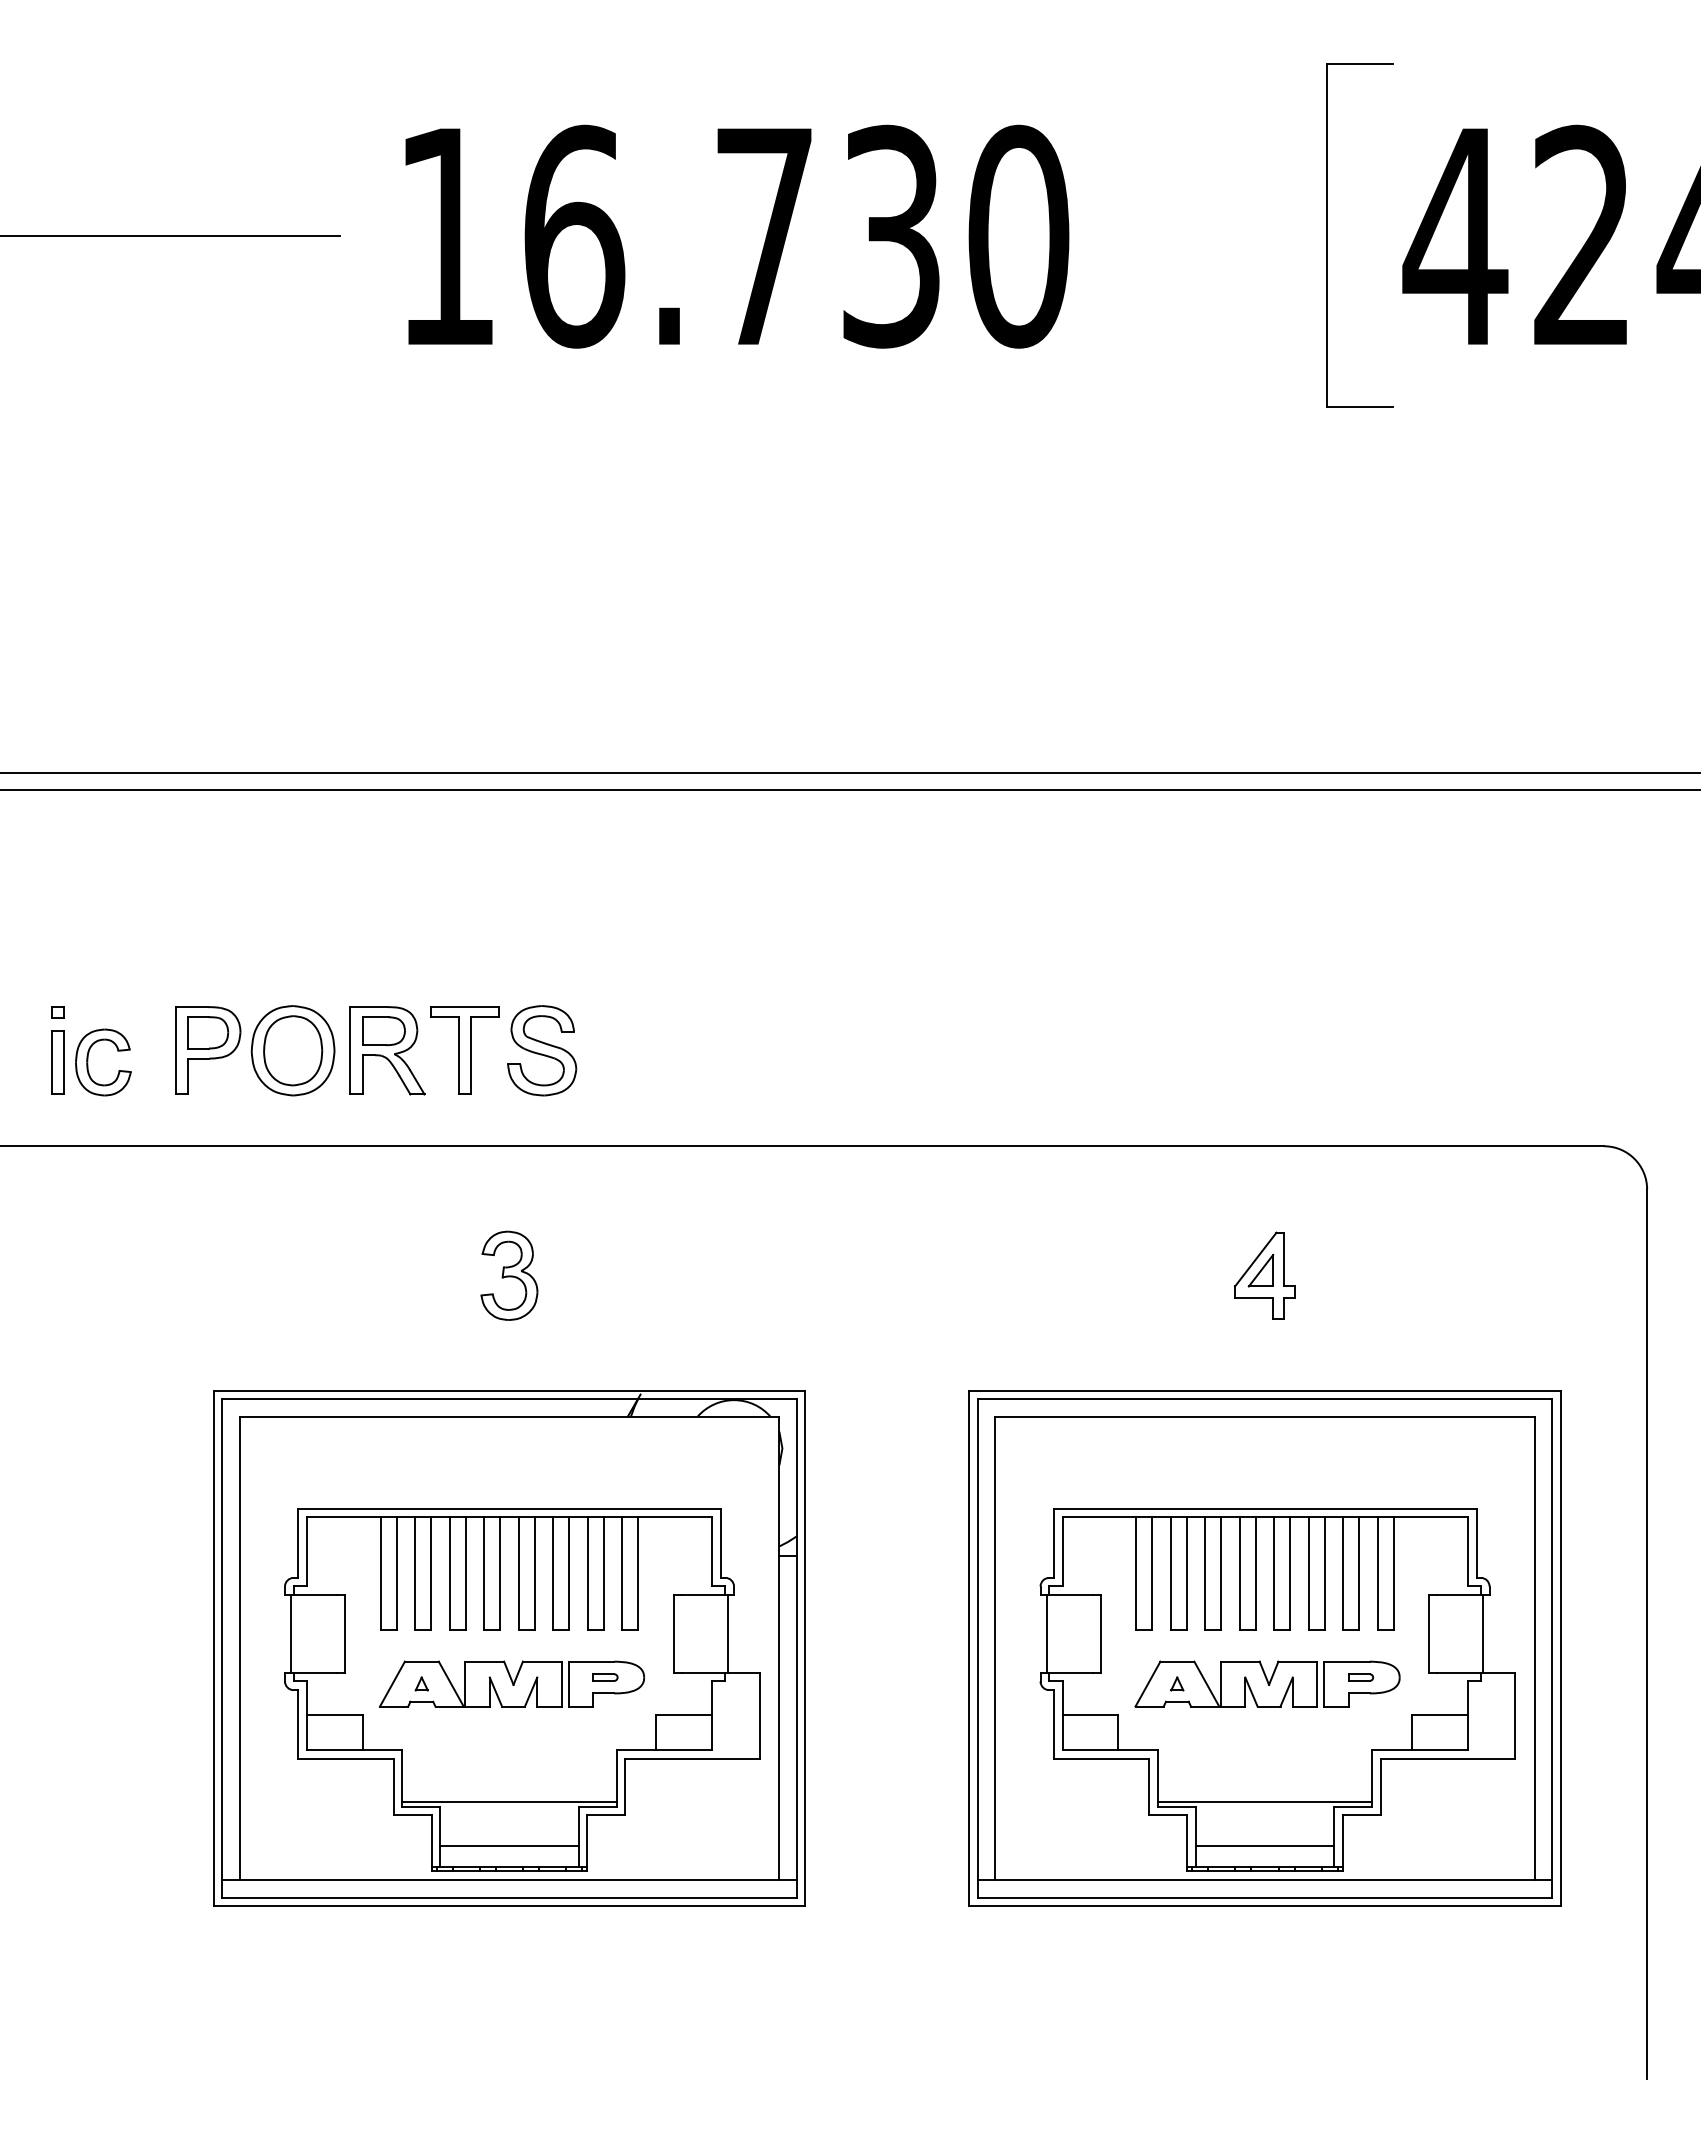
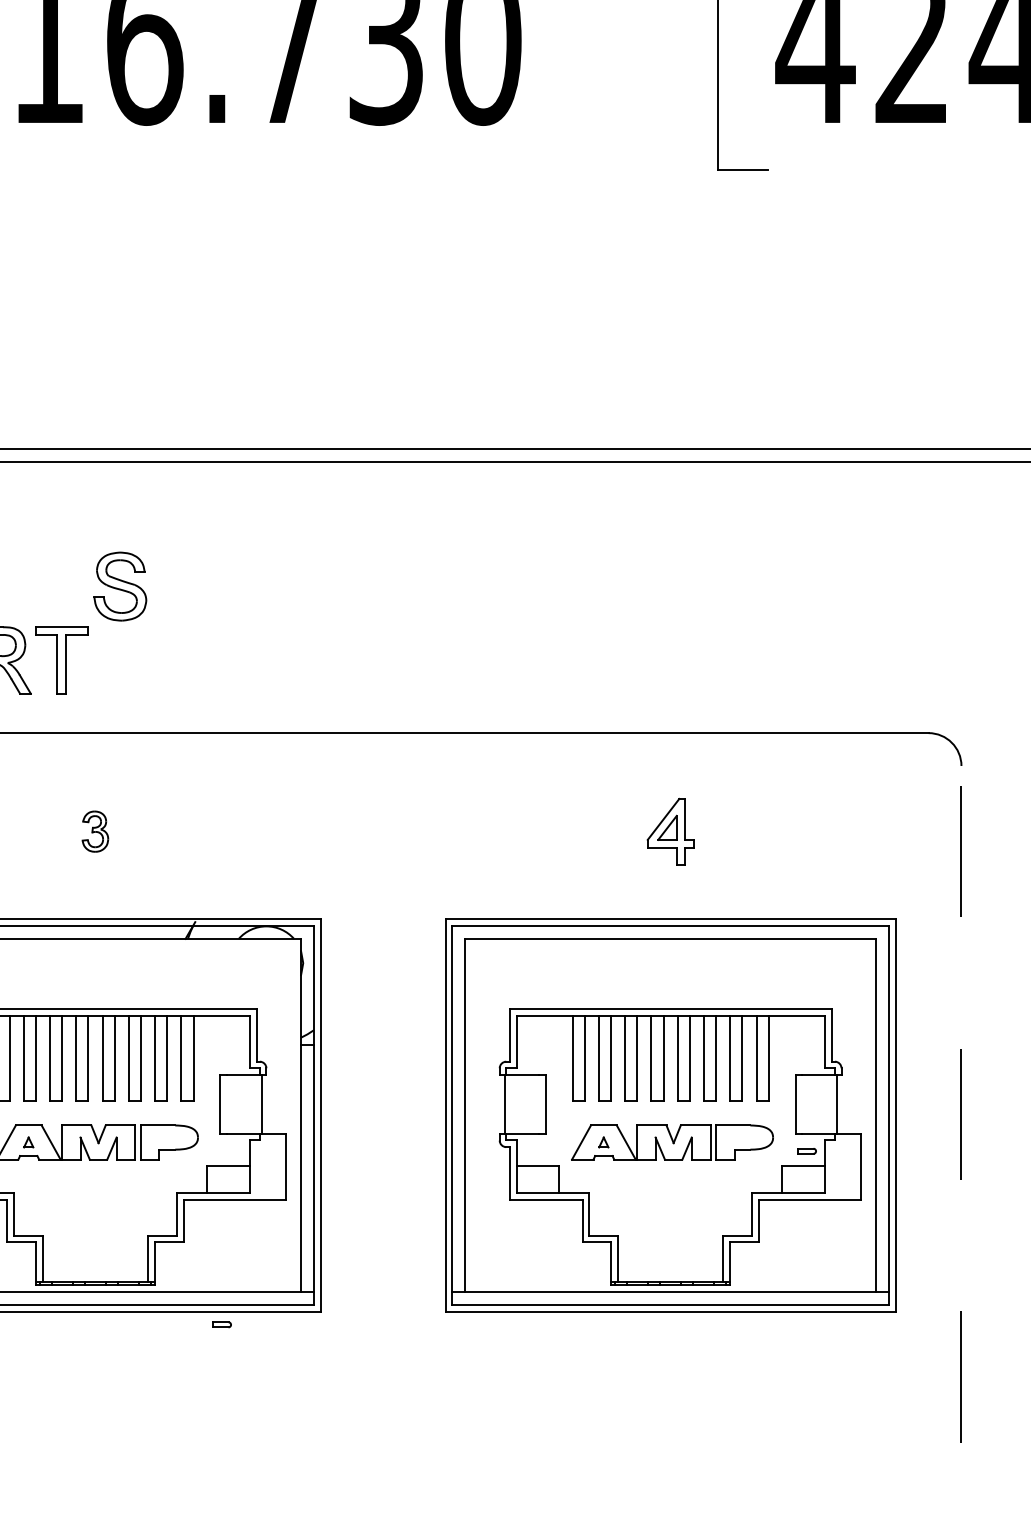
part: (542, 1050) -> (120, 586), moved
part: (509, 1275) -> (95, 831), size x0.6
line: (1647, 1634) -> (961, 1104), solid -> dashed
part: (605, 1677) -> (221, 1324), moved
part: (1361, 1677) -> (807, 1151), moved
line: (509, 1802) -> (95, 1232), removed
line: (1264, 1802) -> (670, 1232), removed
line: (509, 1845) -> (95, 1265), removed
line: (1264, 1845) -> (670, 1265), removed

